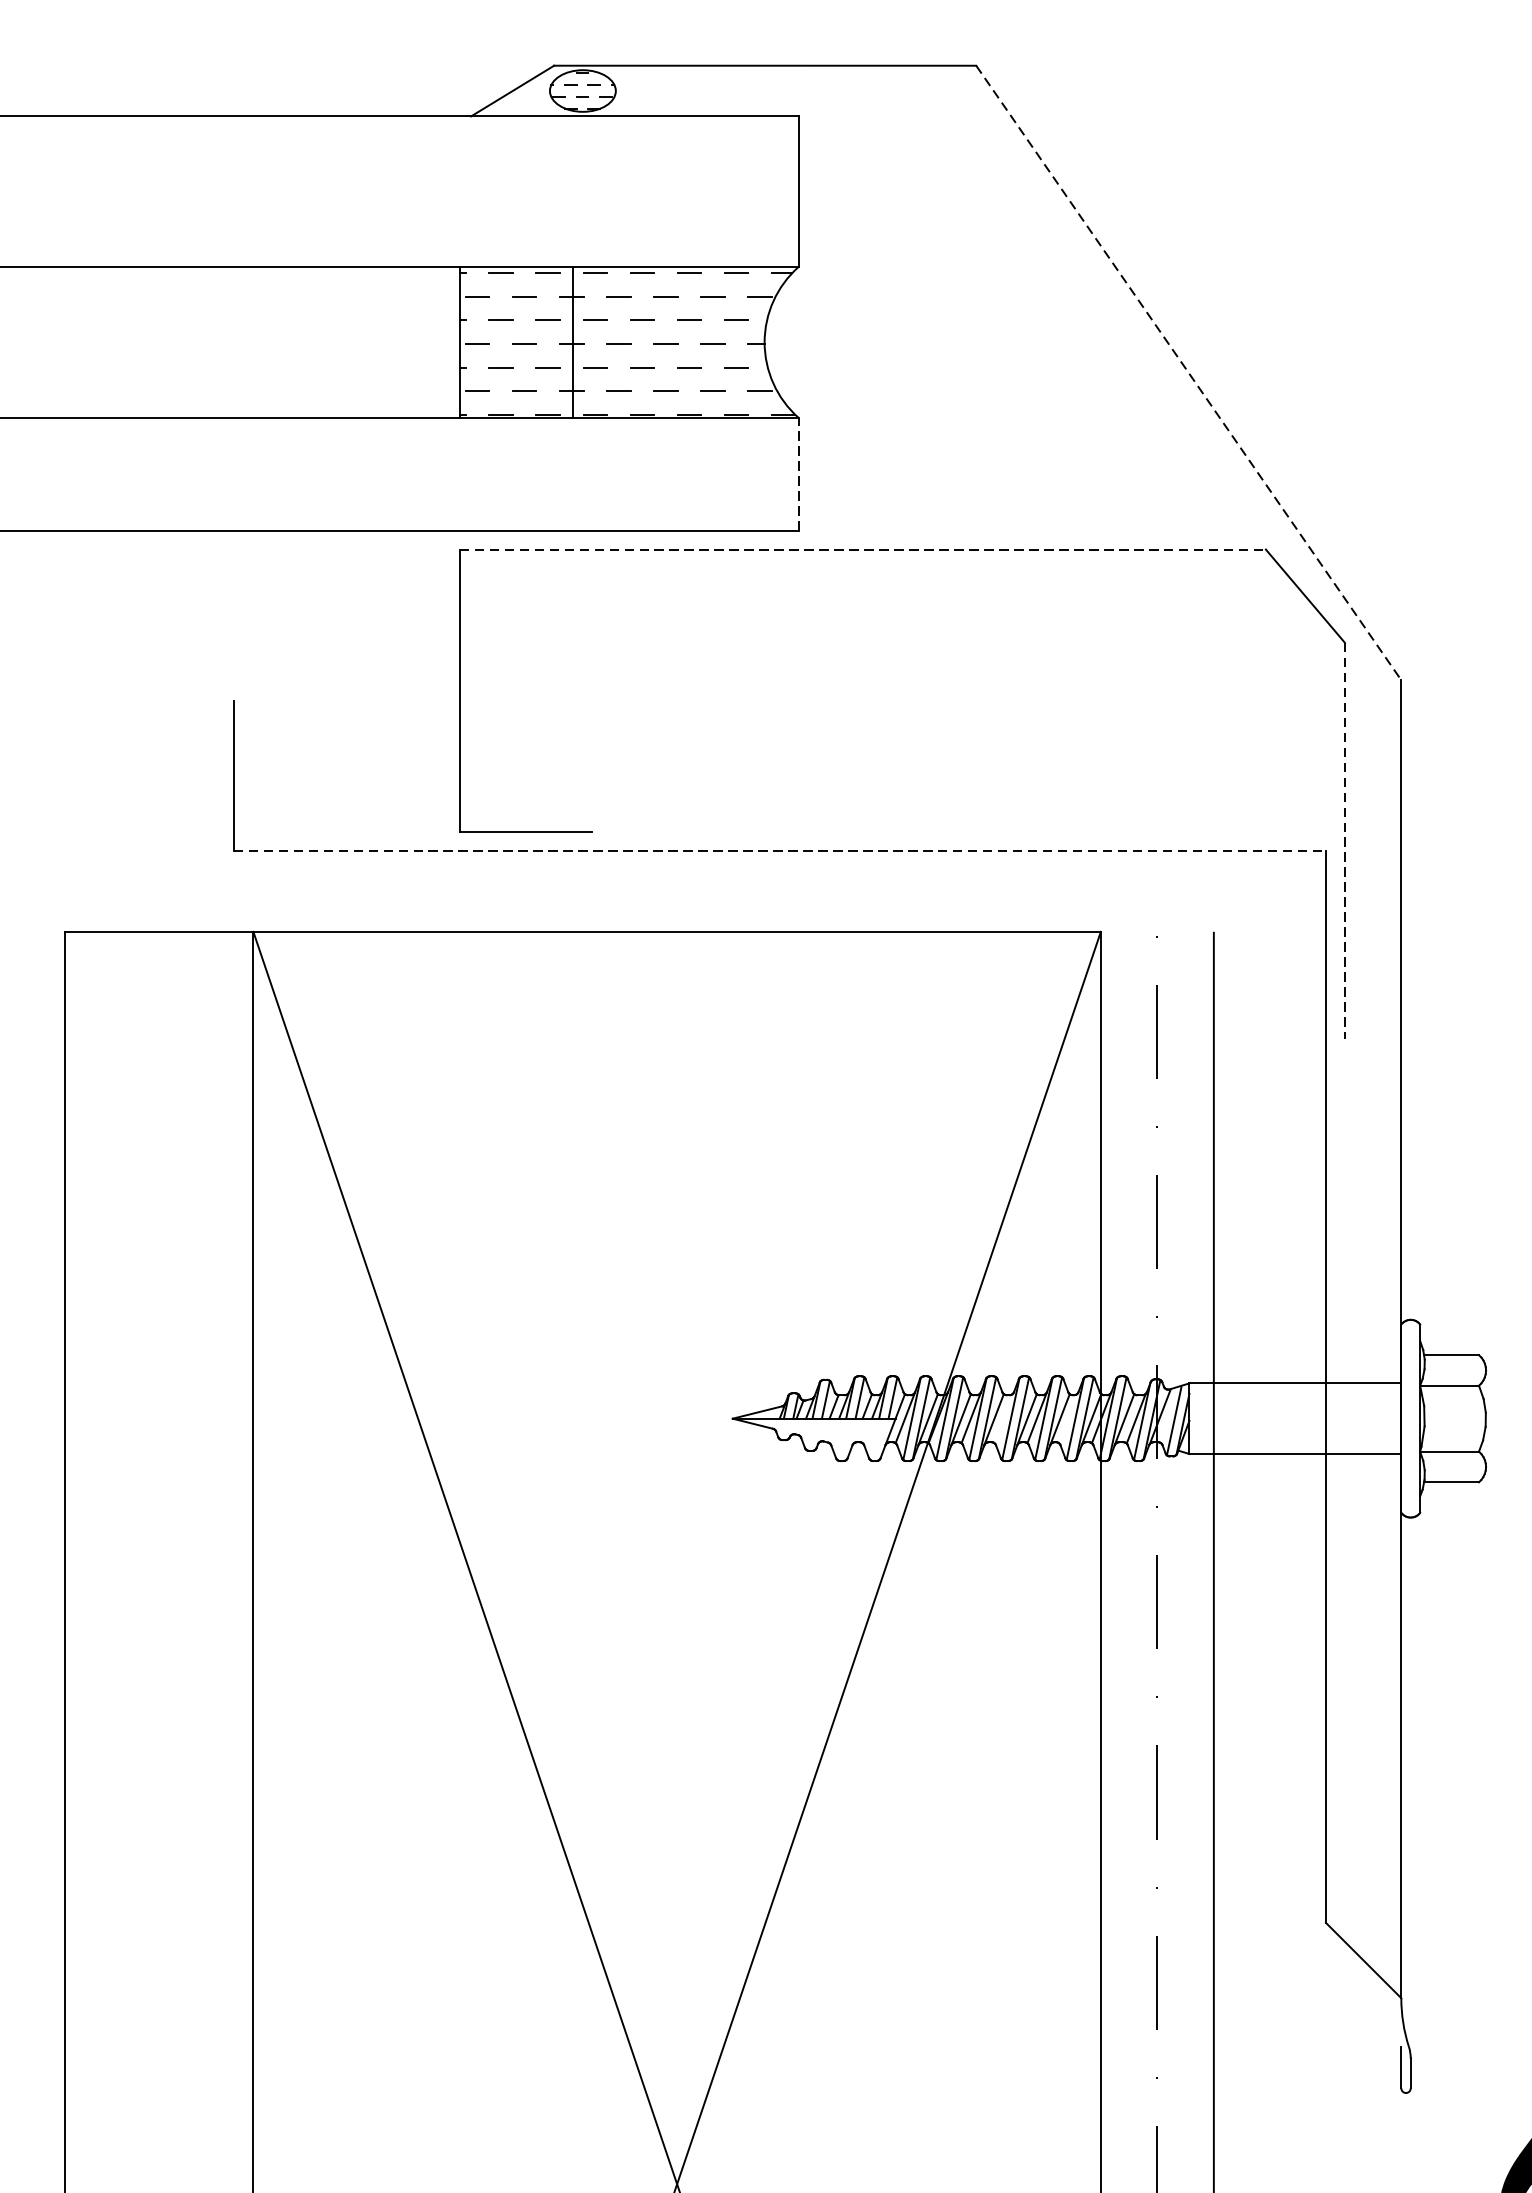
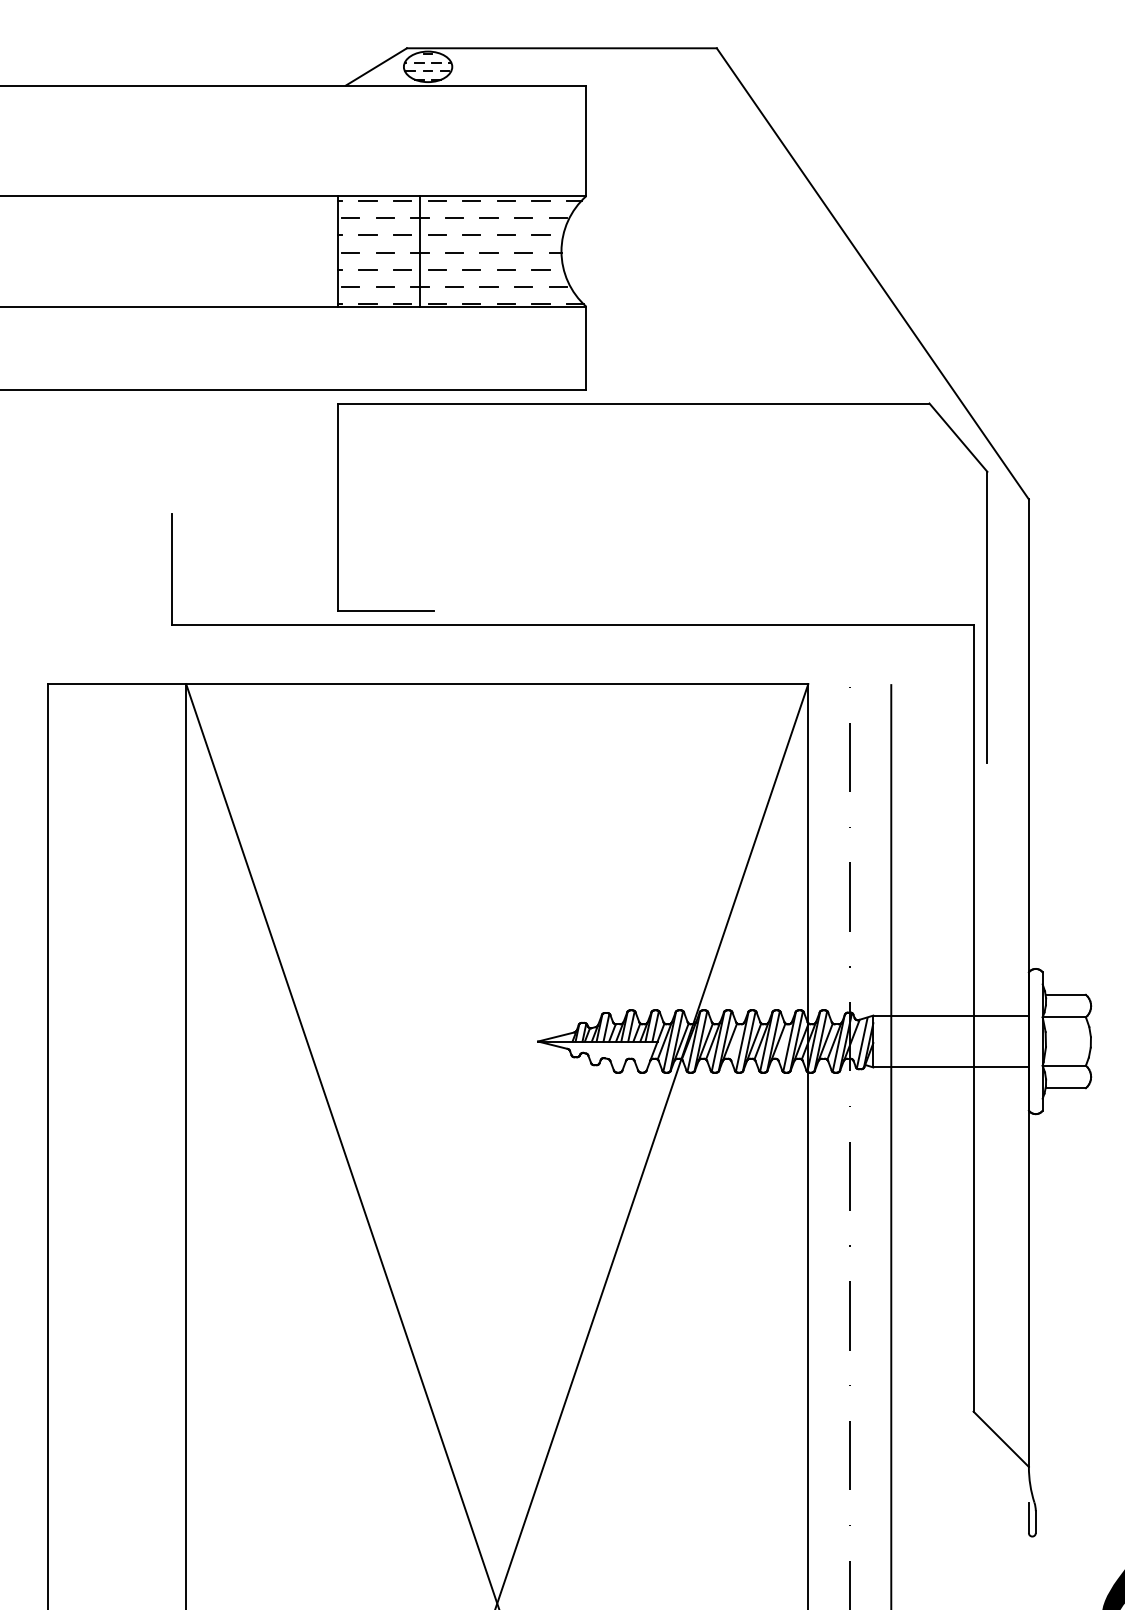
line: (1189, 373) -> (873, 274), dashed -> solid
line: (798, 473) -> (586, 347), dashed -> solid
line: (862, 549) -> (633, 403), dashed -> solid
line: (1344, 841) -> (987, 617), dashed -> solid
line: (779, 851) -> (572, 625), dashed -> solid

